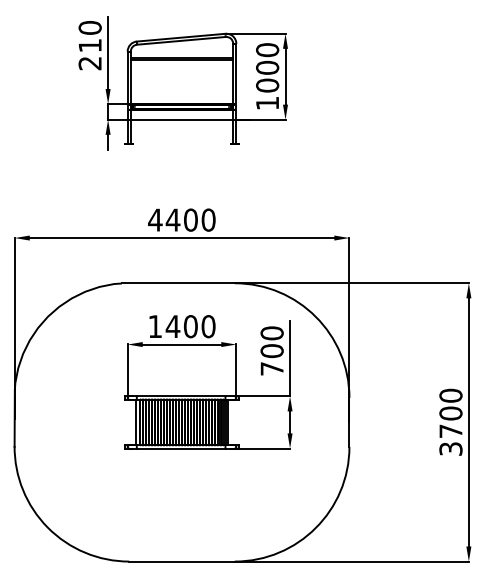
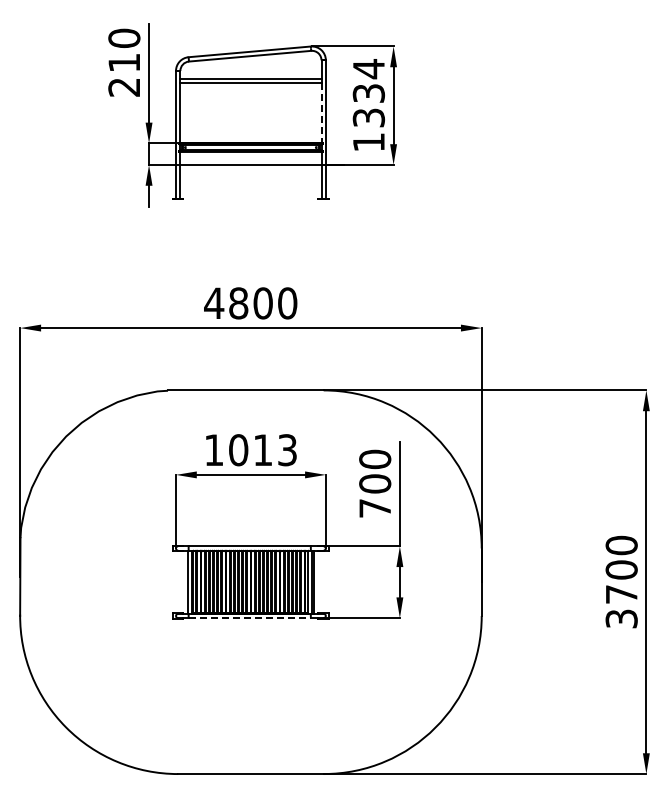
text: (267, 67) -> (368, 93), 1000 -> 1334
line: (233, 82) -> (321, 113), solid -> dashed
text: (172, 220) -> (238, 303), 4400 -> 4800
text: (190, 326) -> (262, 450), 1400 -> 1013
line: (181, 448) -> (250, 618), solid -> dashed

